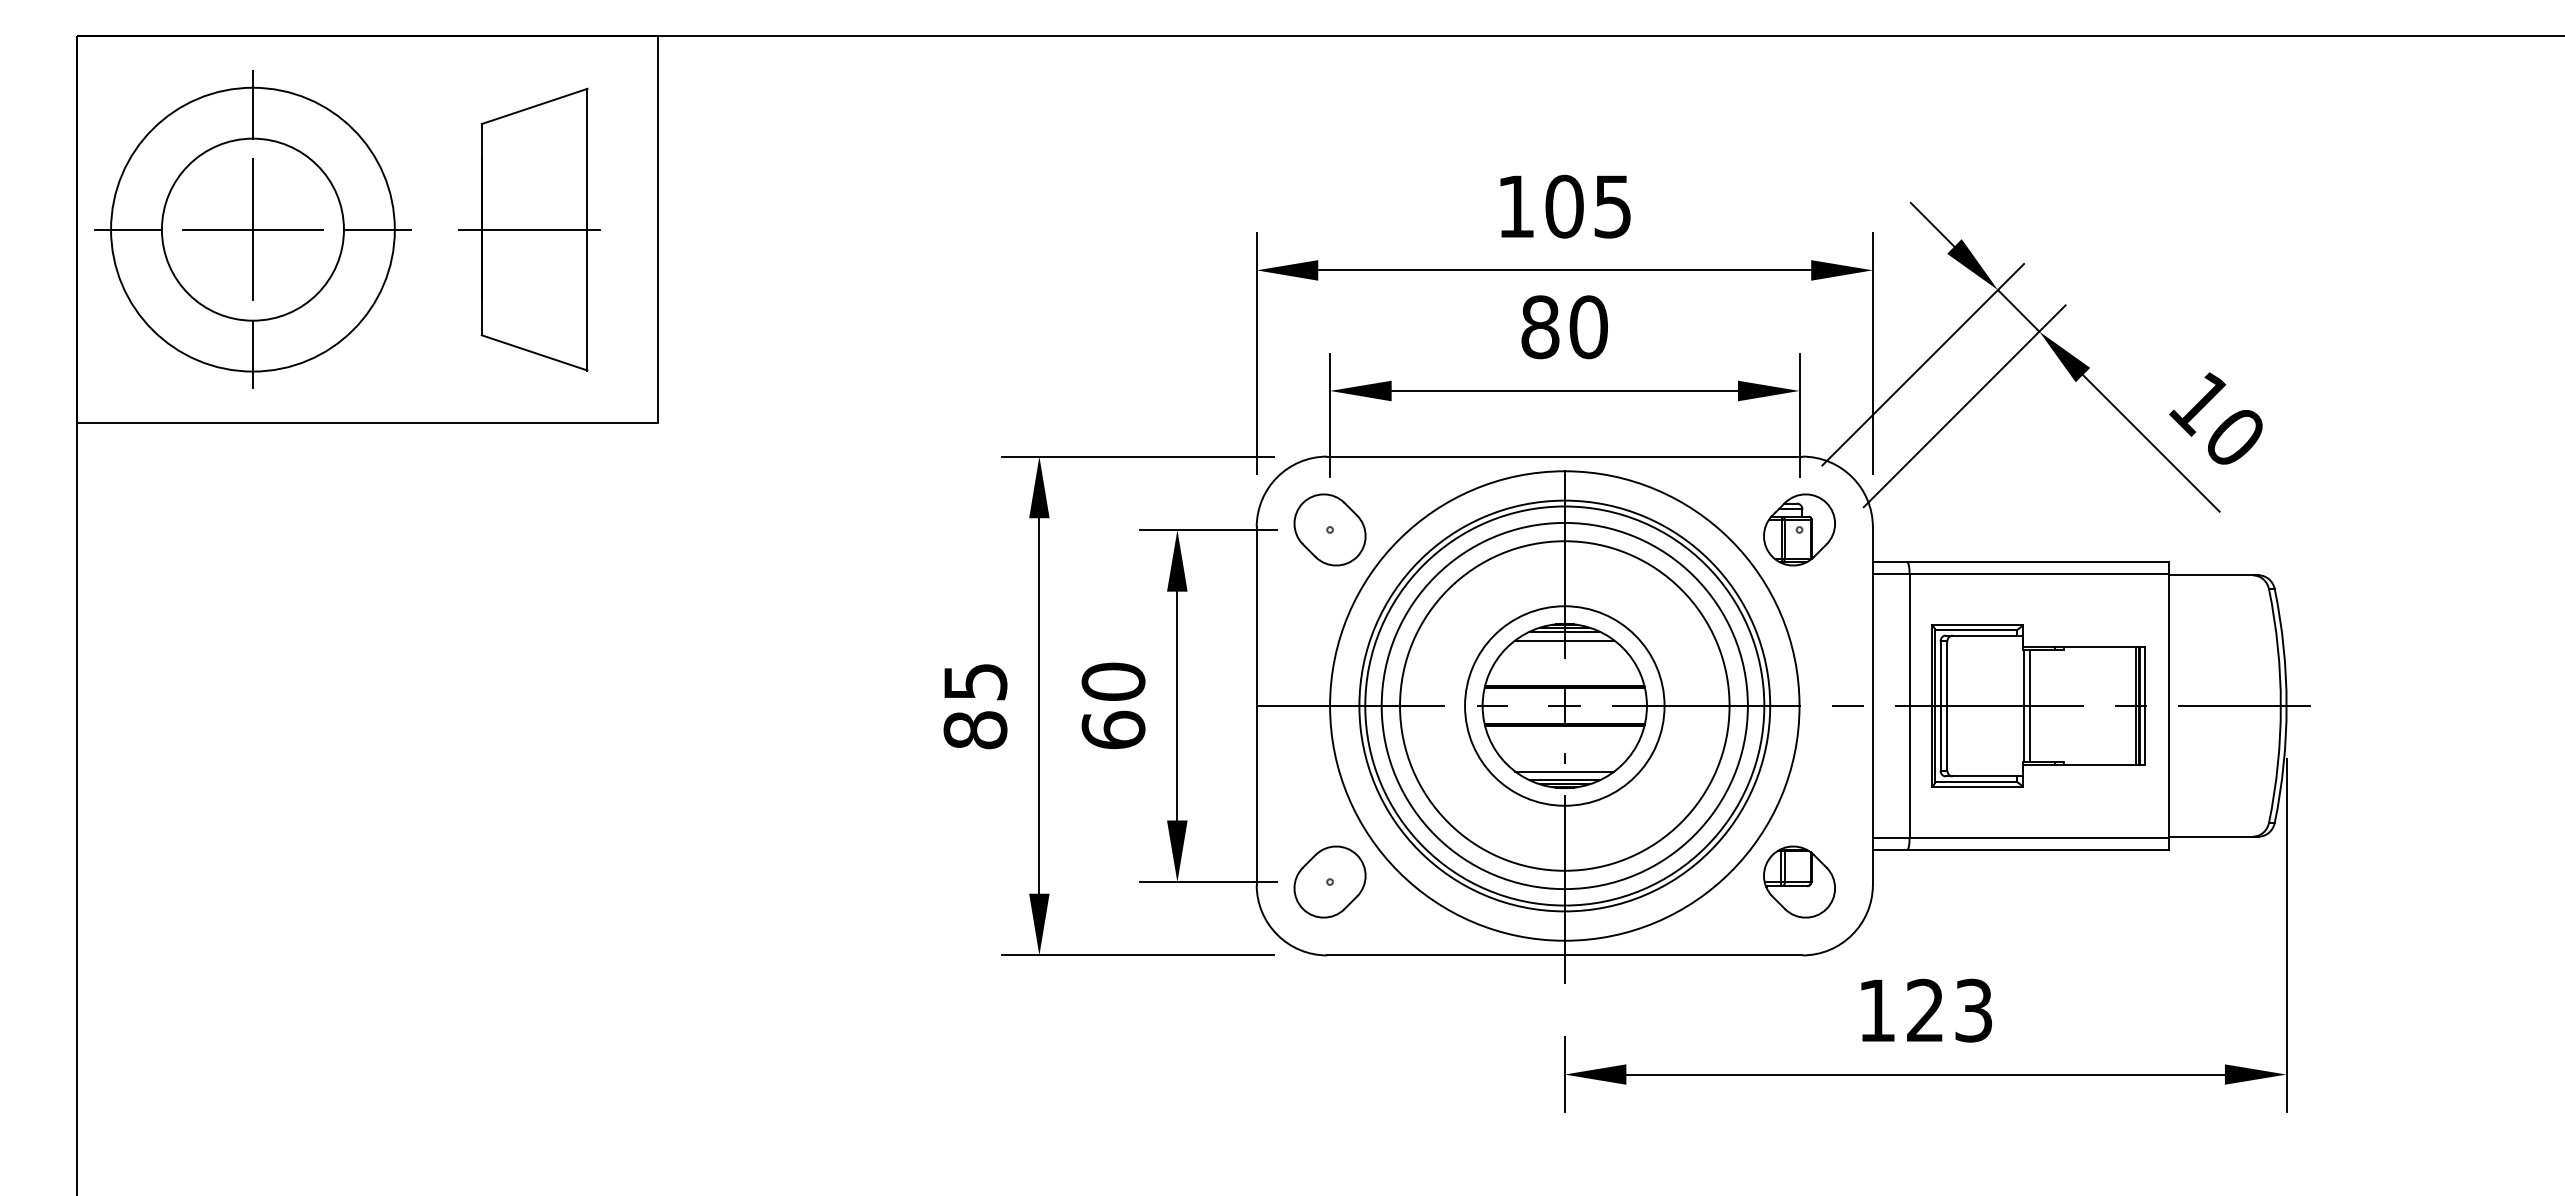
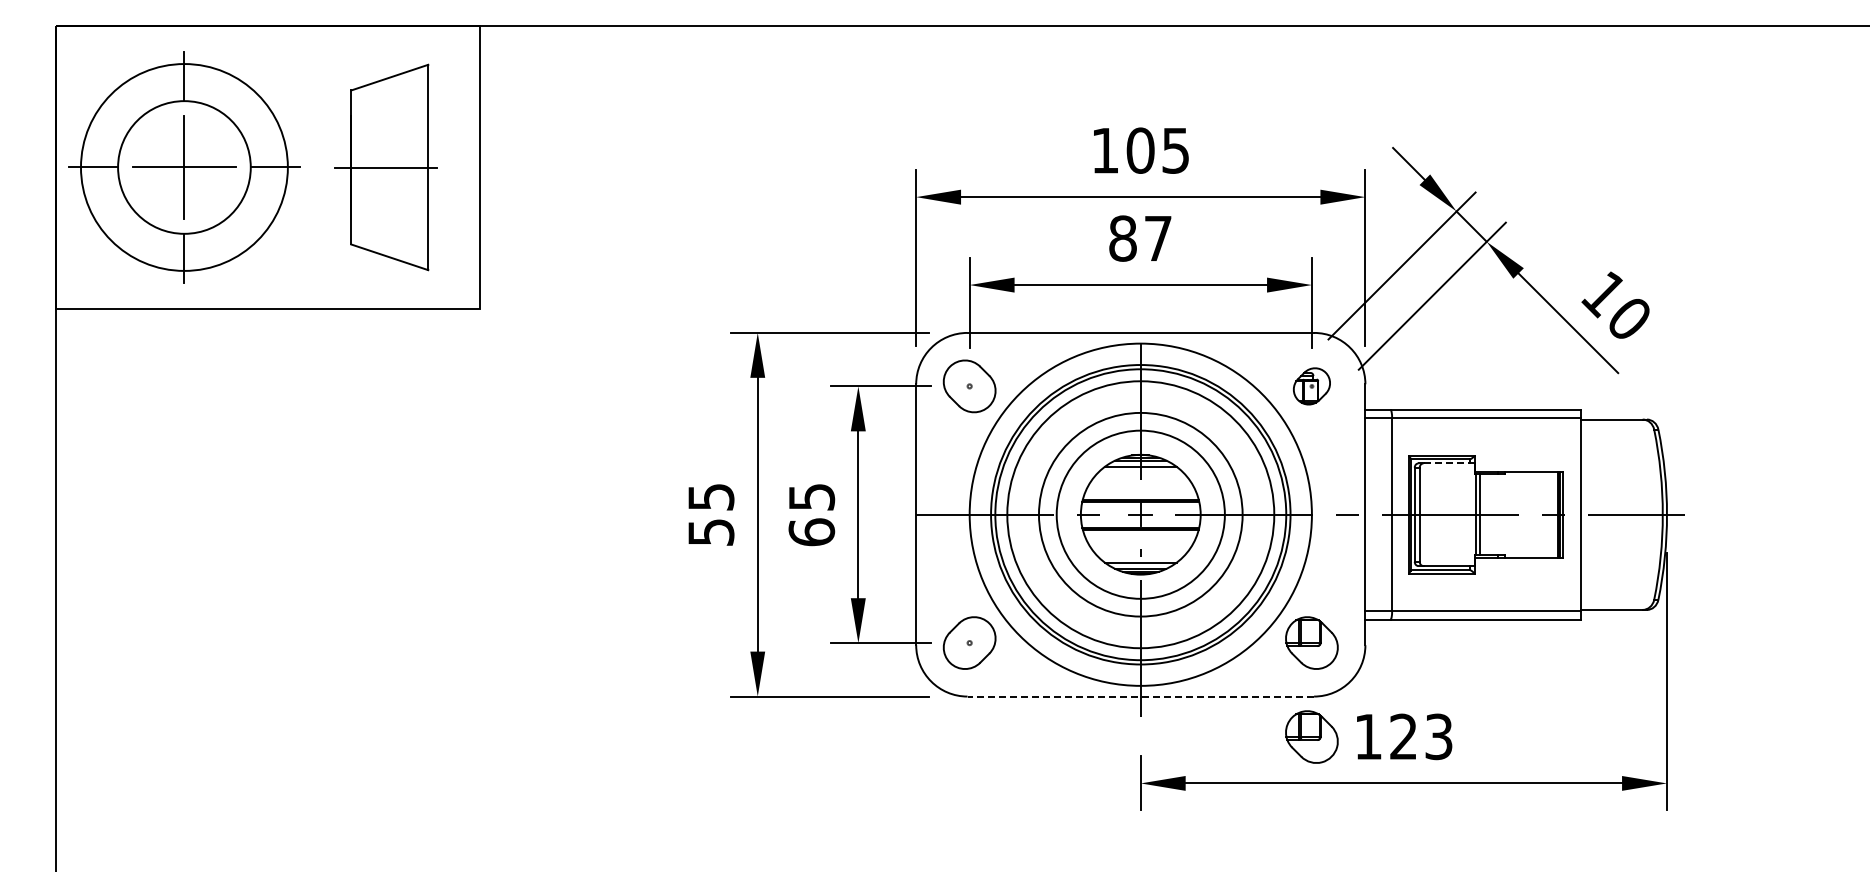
text: (1589, 327) -> (1158, 238), 80 -> 87
part: (1798, 530) -> (1311, 386), size x0.7
line: (1988, 635) -> (1449, 463), solid -> dashed
text: (1113, 682) -> (811, 497), 60 -> 65
circle: (1564, 705) -> (1140, 514), size x0.7
circle: (1564, 705) -> (1140, 514), size x1.4
text: (975, 730) -> (711, 532), 85 -> 55
line: (1564, 955) -> (1140, 696), solid -> dashed
part: (1798, 1010) -> (1311, 736), added

